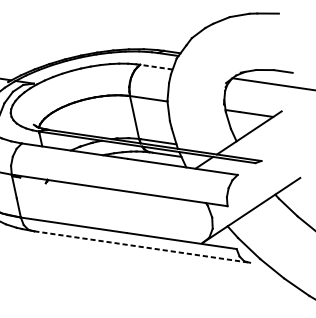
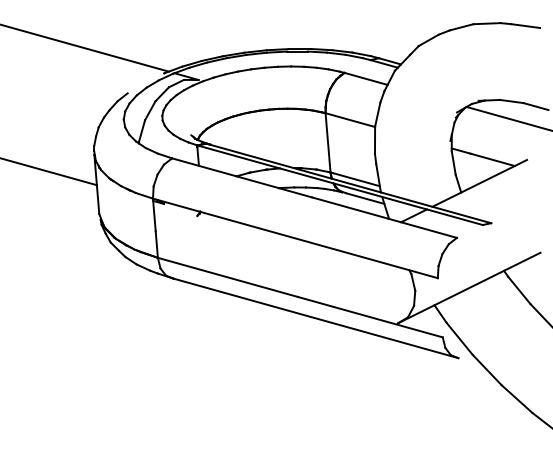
line: (155, 66) -> (365, 78), dashed -> solid
line: (141, 247) -> (315, 318), dashed -> solid

